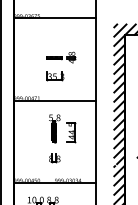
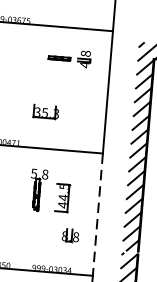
part: (61, 57) -> (69, 57), moved
line: (95, 142) -> (97, 215), solid -> dashed
part: (54, 158) -> (70, 236), moved

